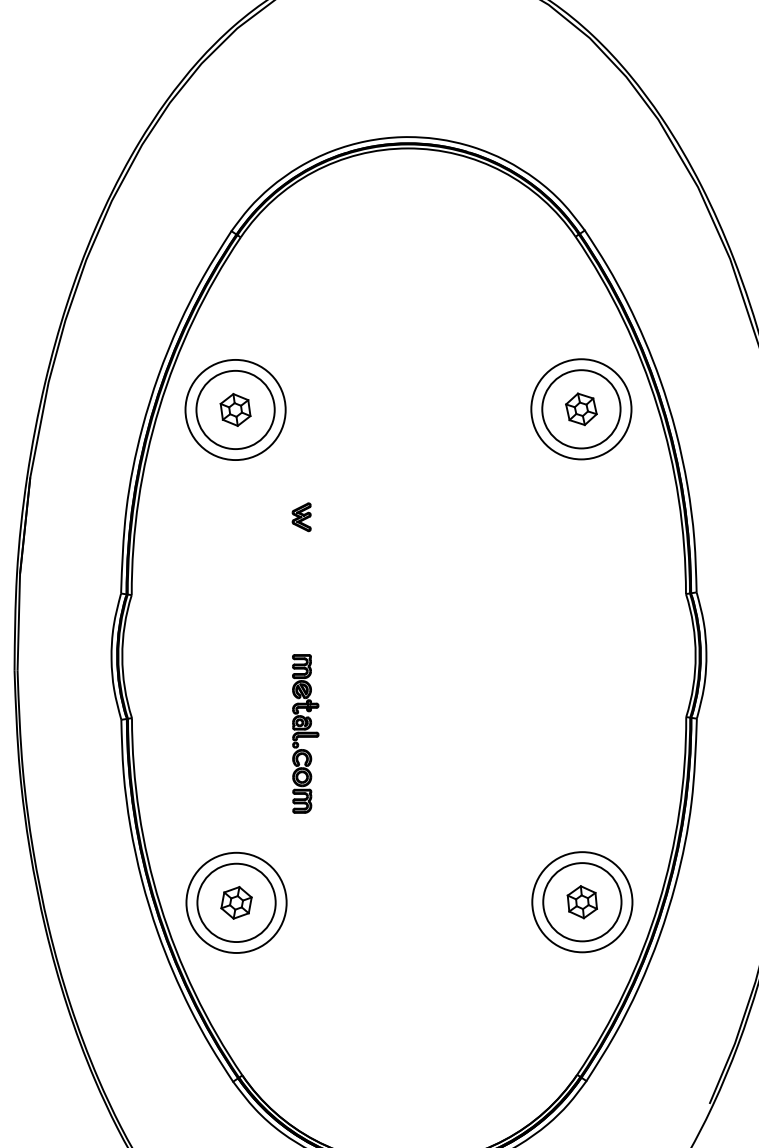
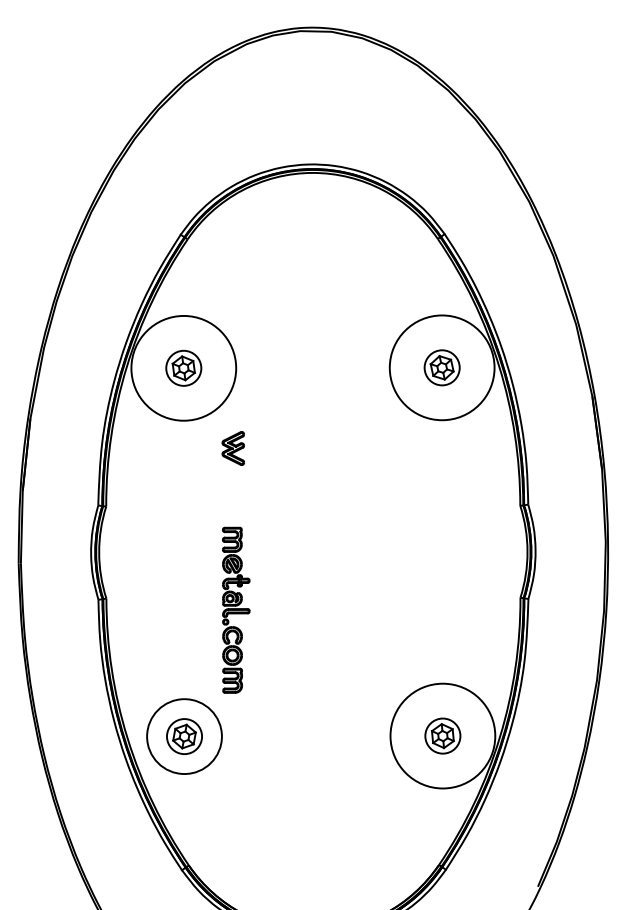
circle: (235, 408) -> (183, 367), size x1.4
circle: (580, 408) -> (441, 367), size x0.6
circle: (580, 408) -> (441, 367), size x1.4
circle: (235, 410) -> (183, 368), size x0.6
part: (300, 517) -> (232, 448), size x1.6
part: (304, 734) -> (235, 610), size x1.4
circle: (581, 901) -> (442, 735), size x0.6
circle: (581, 901) -> (442, 735), size x1.4
circle: (236, 902) -> (184, 736), size x0.6

